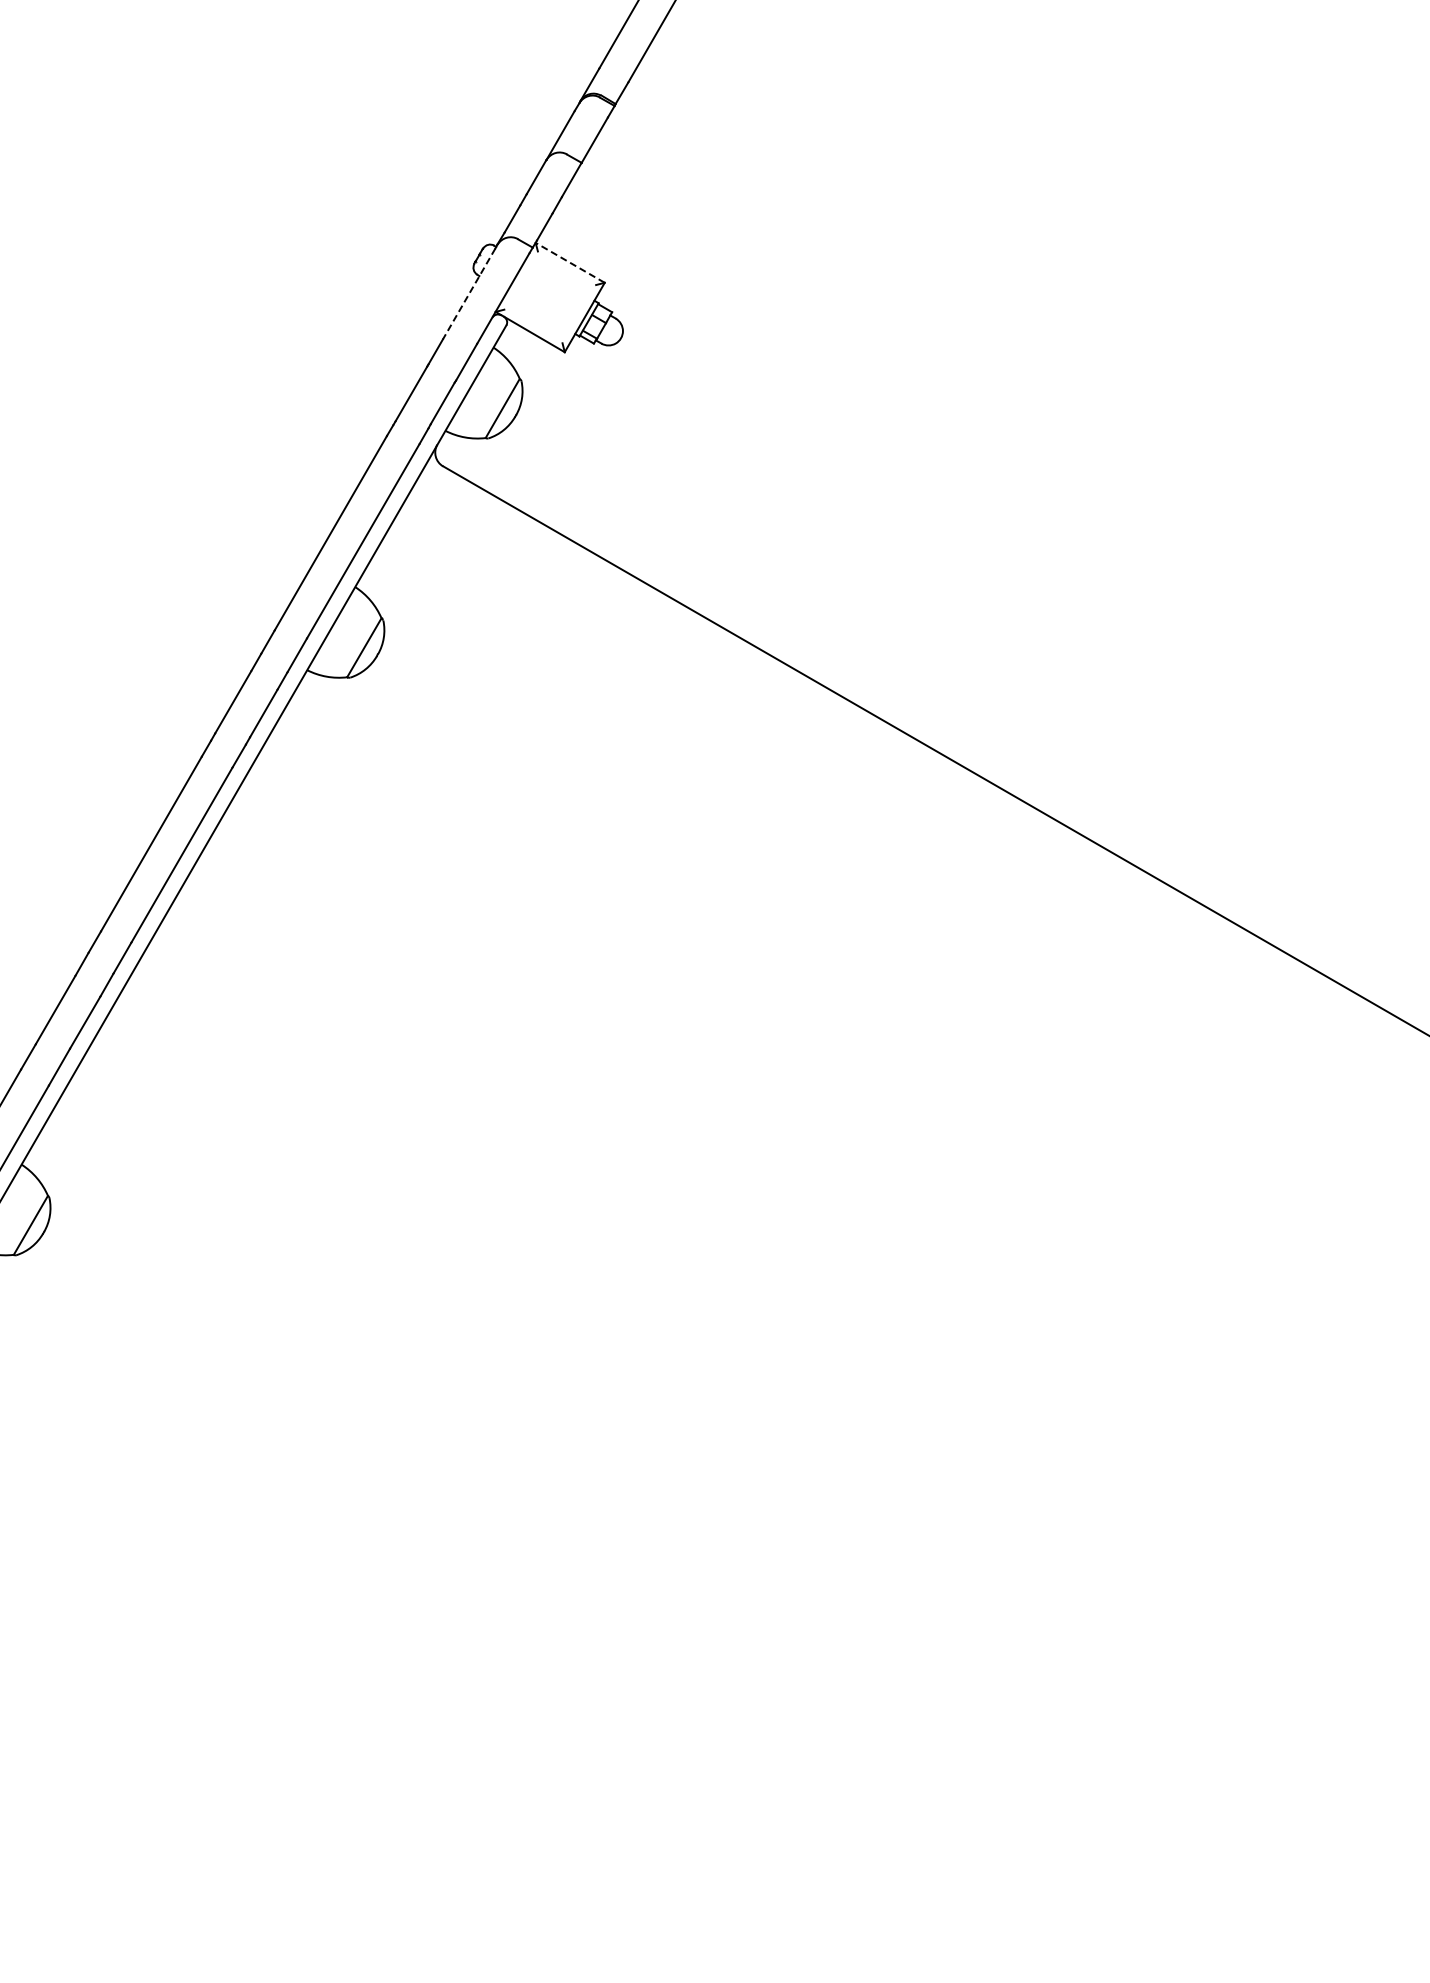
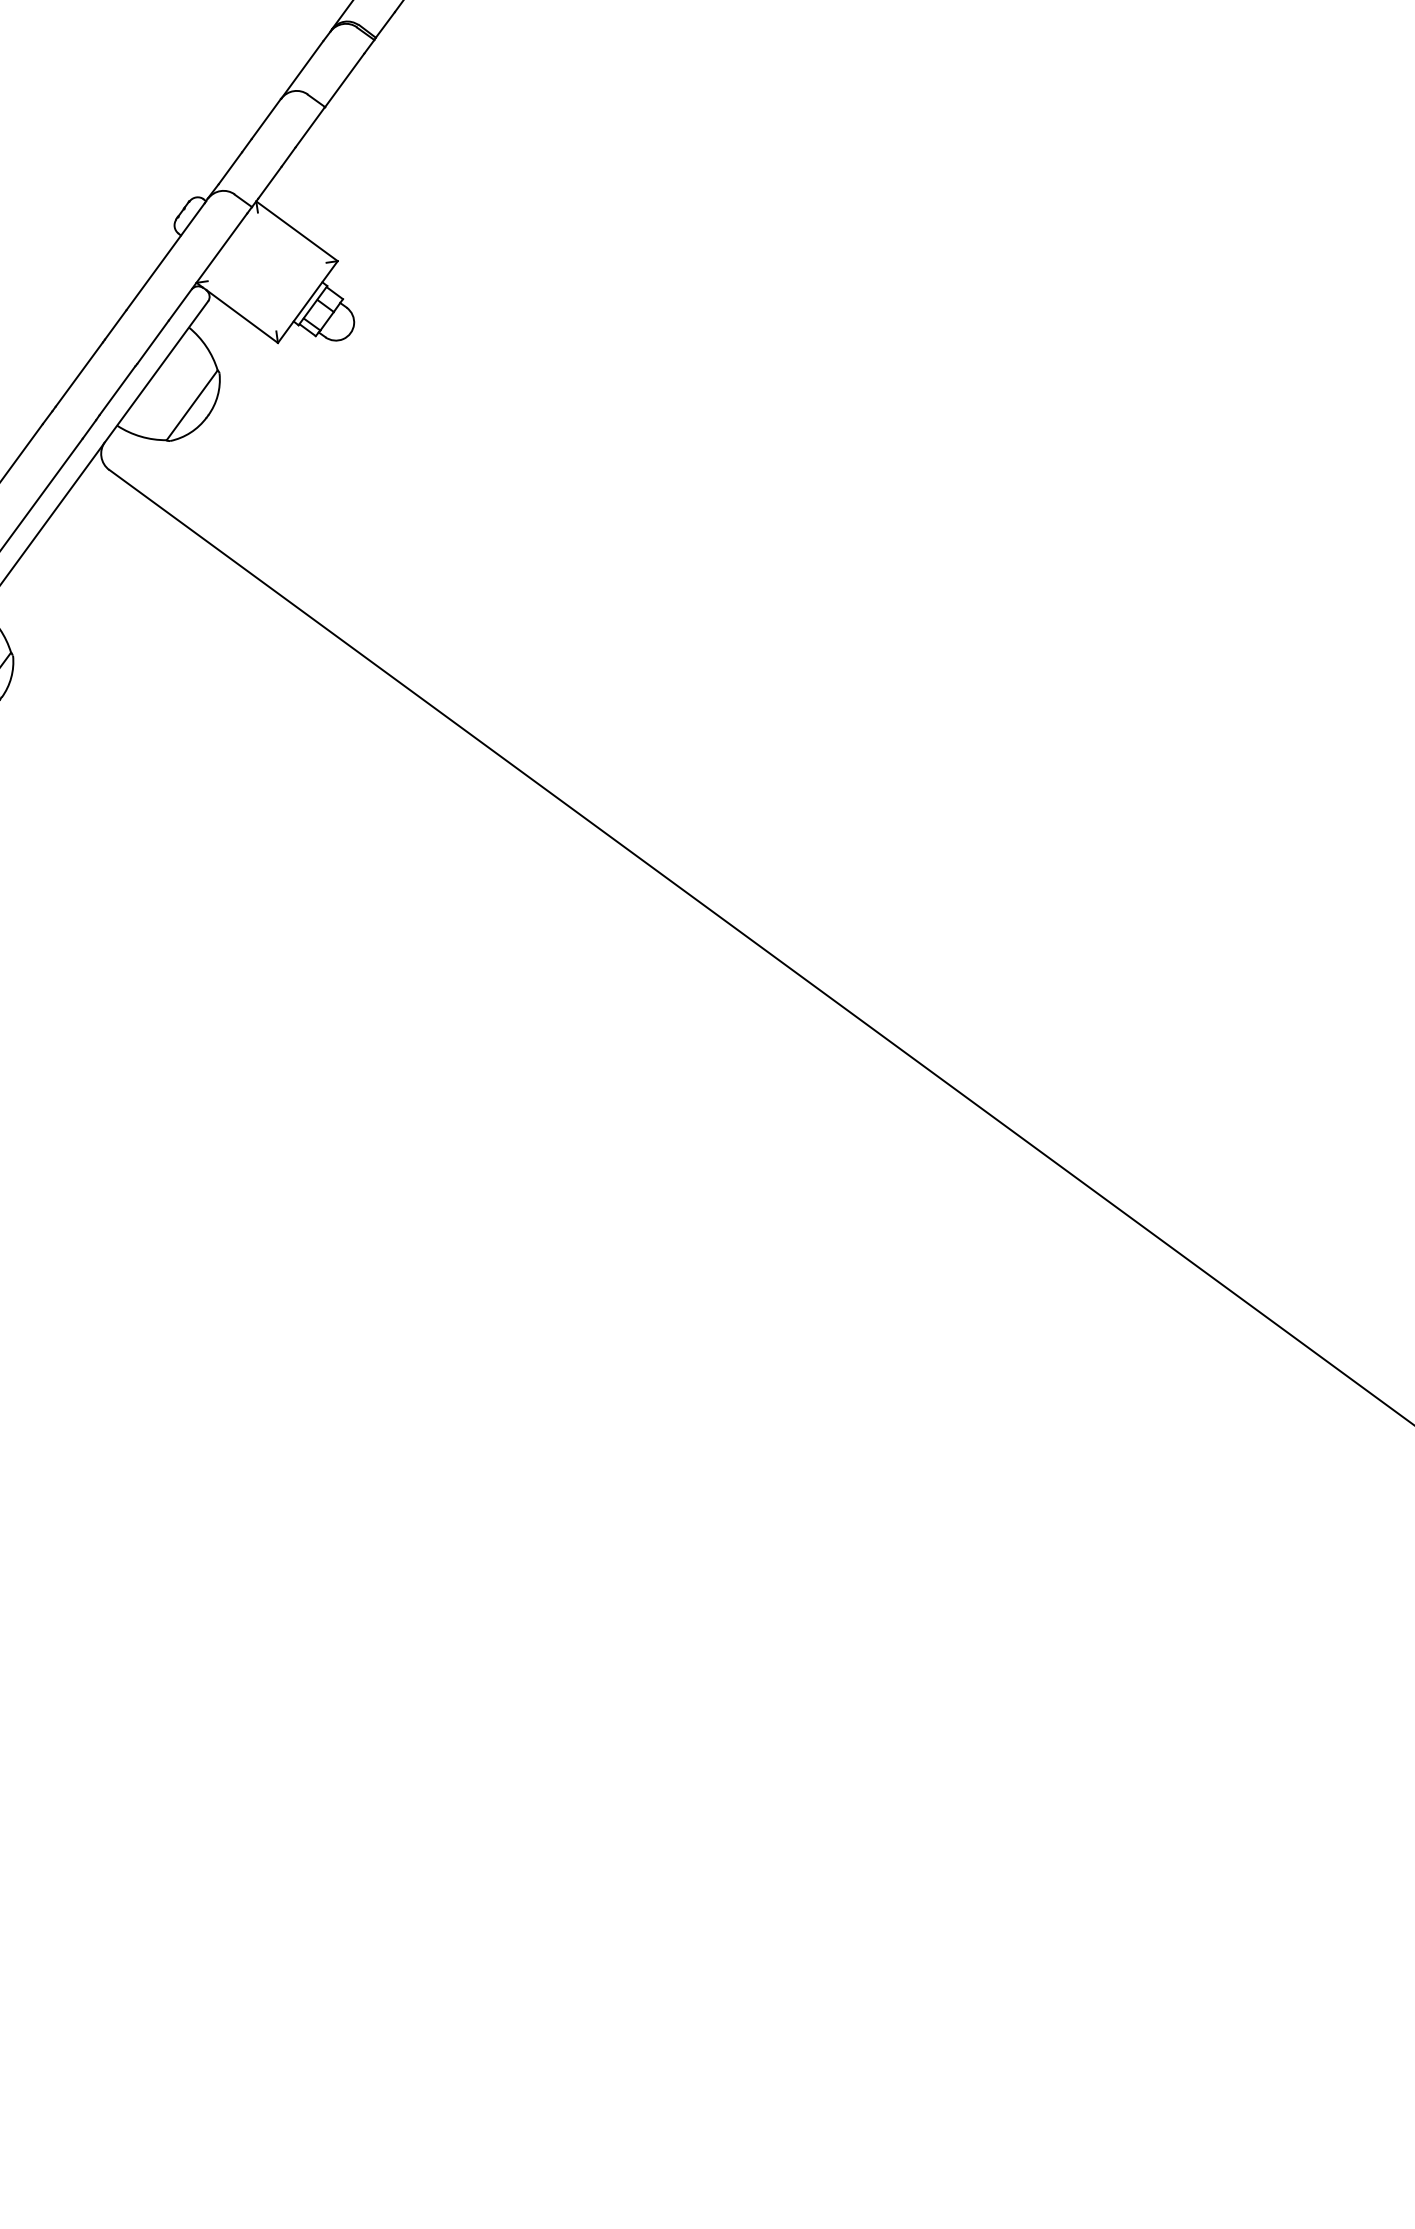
line: (570, 262) -> (297, 230), dashed -> solid
line: (468, 294) -> (164, 257), dashed -> solid

